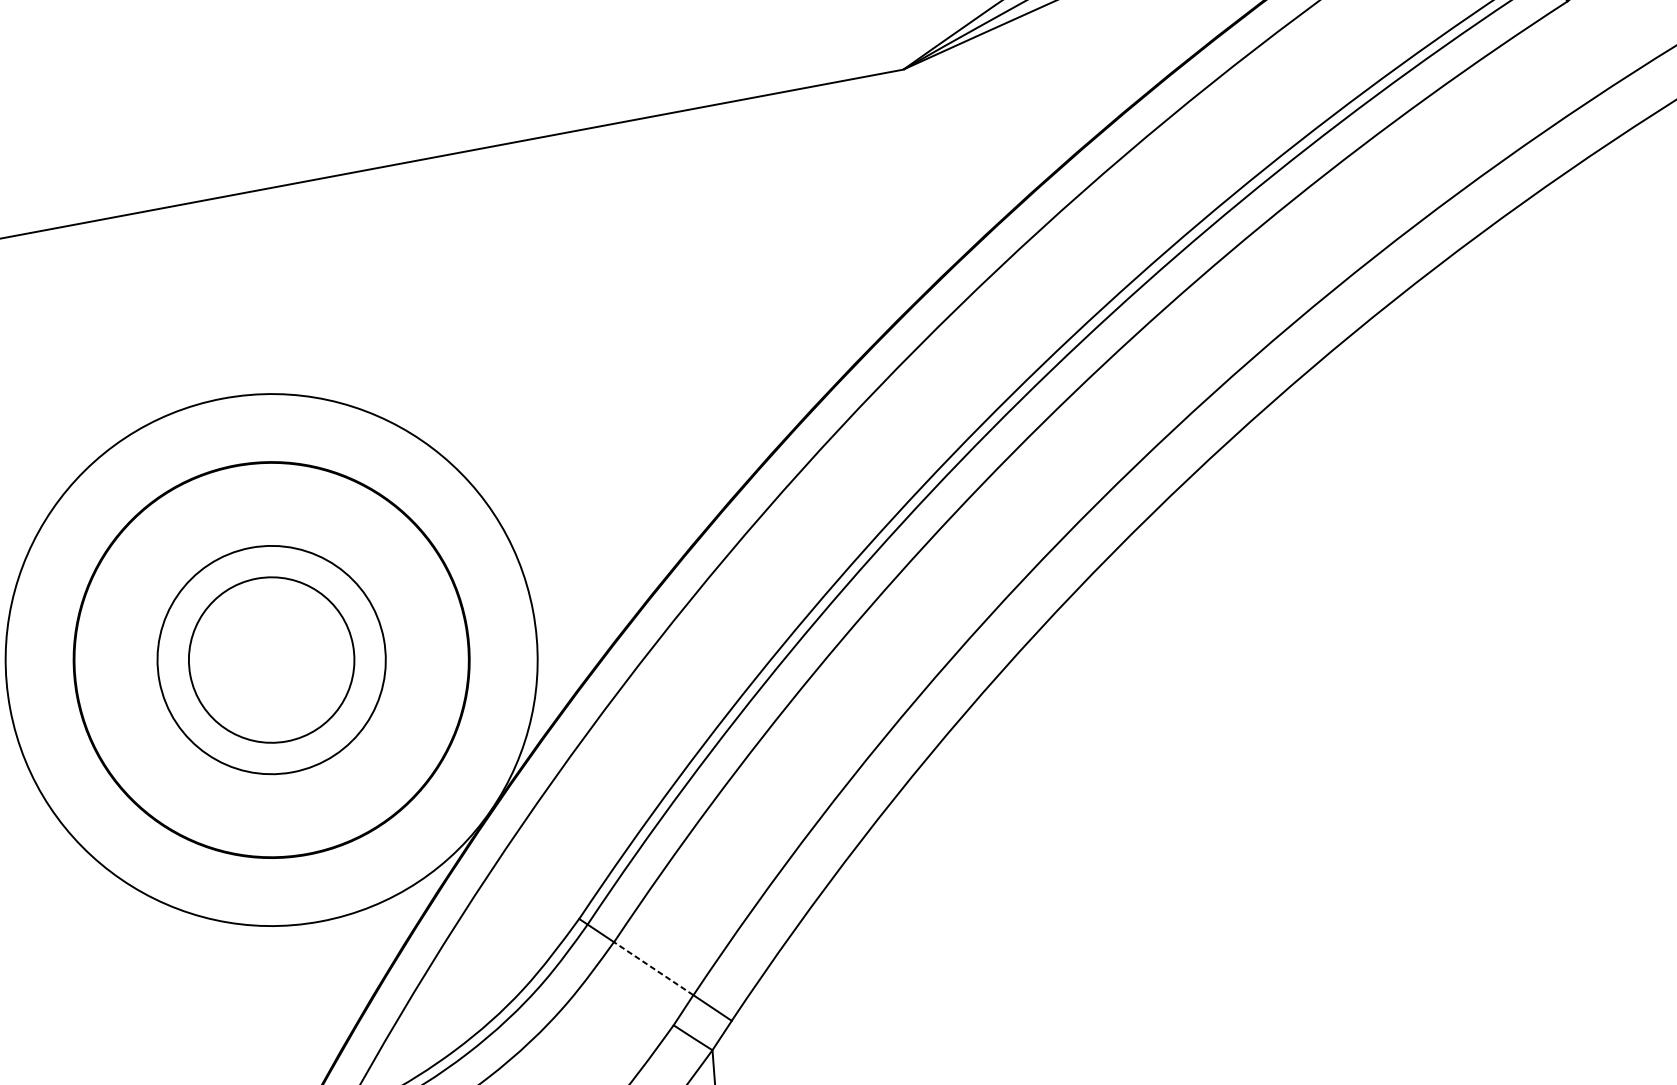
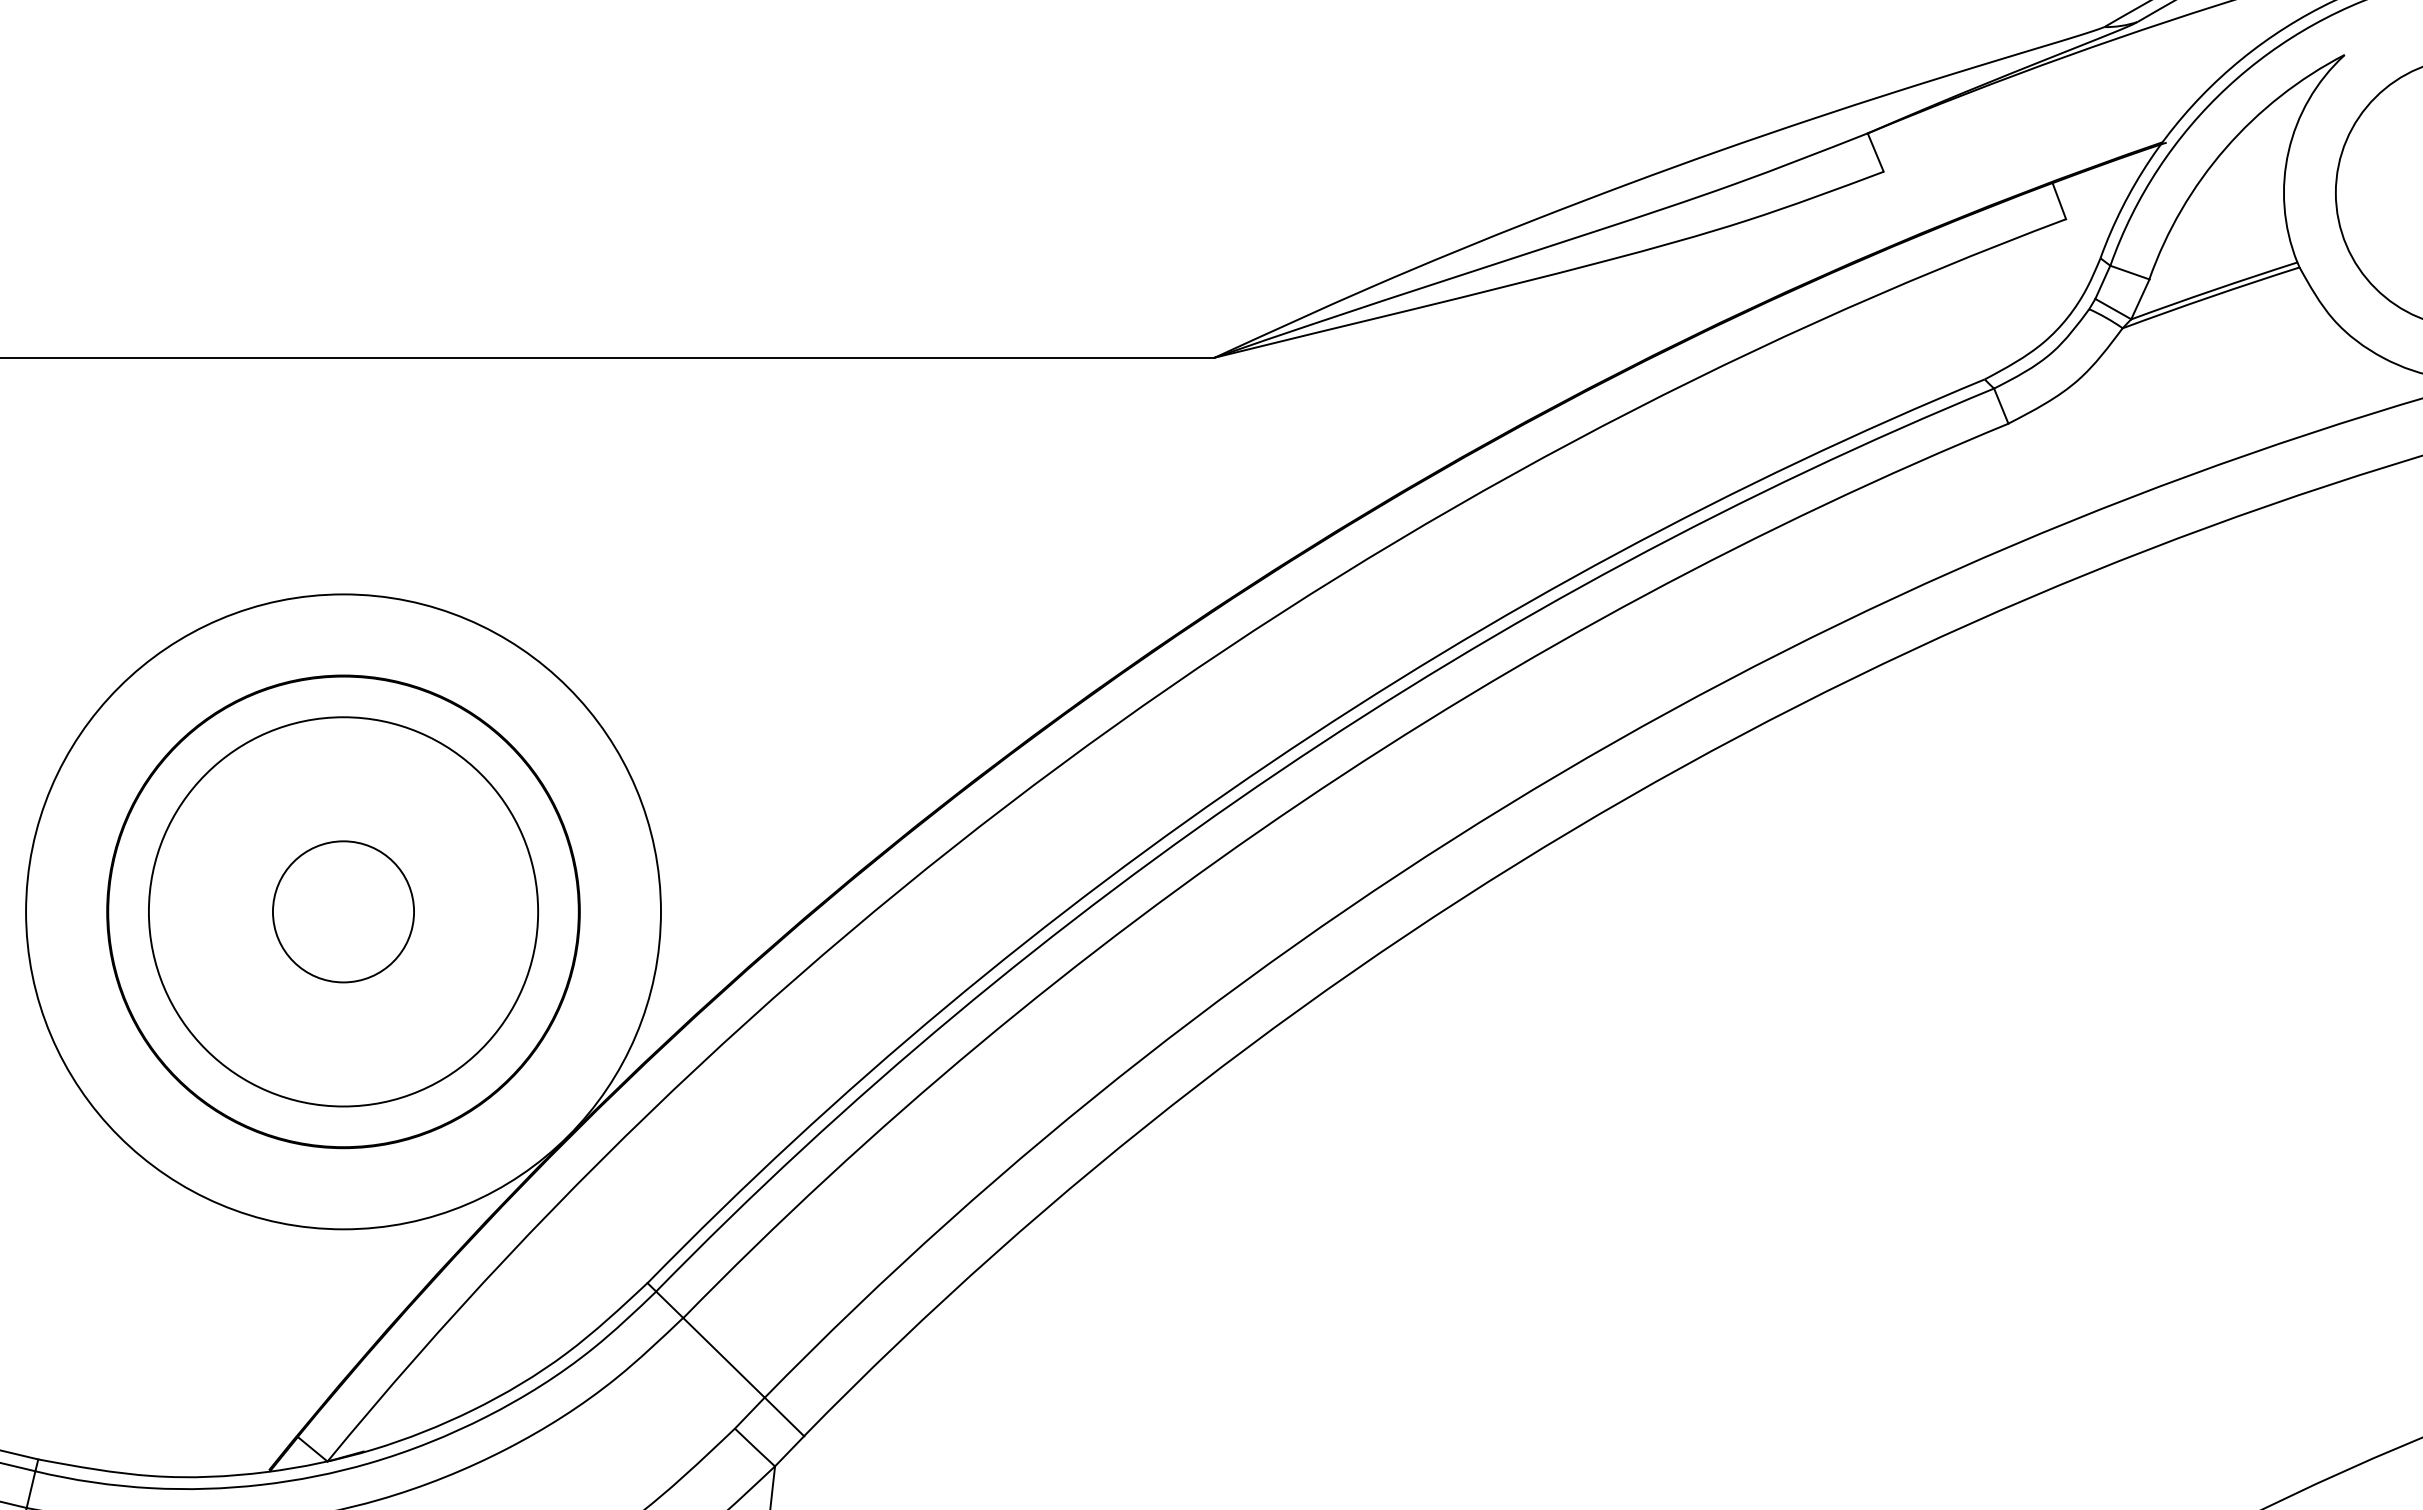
circle: (271, 659) -> (343, 911), size x0.71
circle: (271, 659) -> (343, 911), size x1.43
line: (653, 968) -> (723, 1357), dashed -> solid

